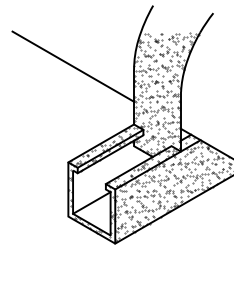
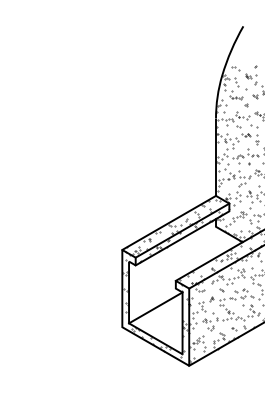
line: (73, 66) -> (129, 113), removed

